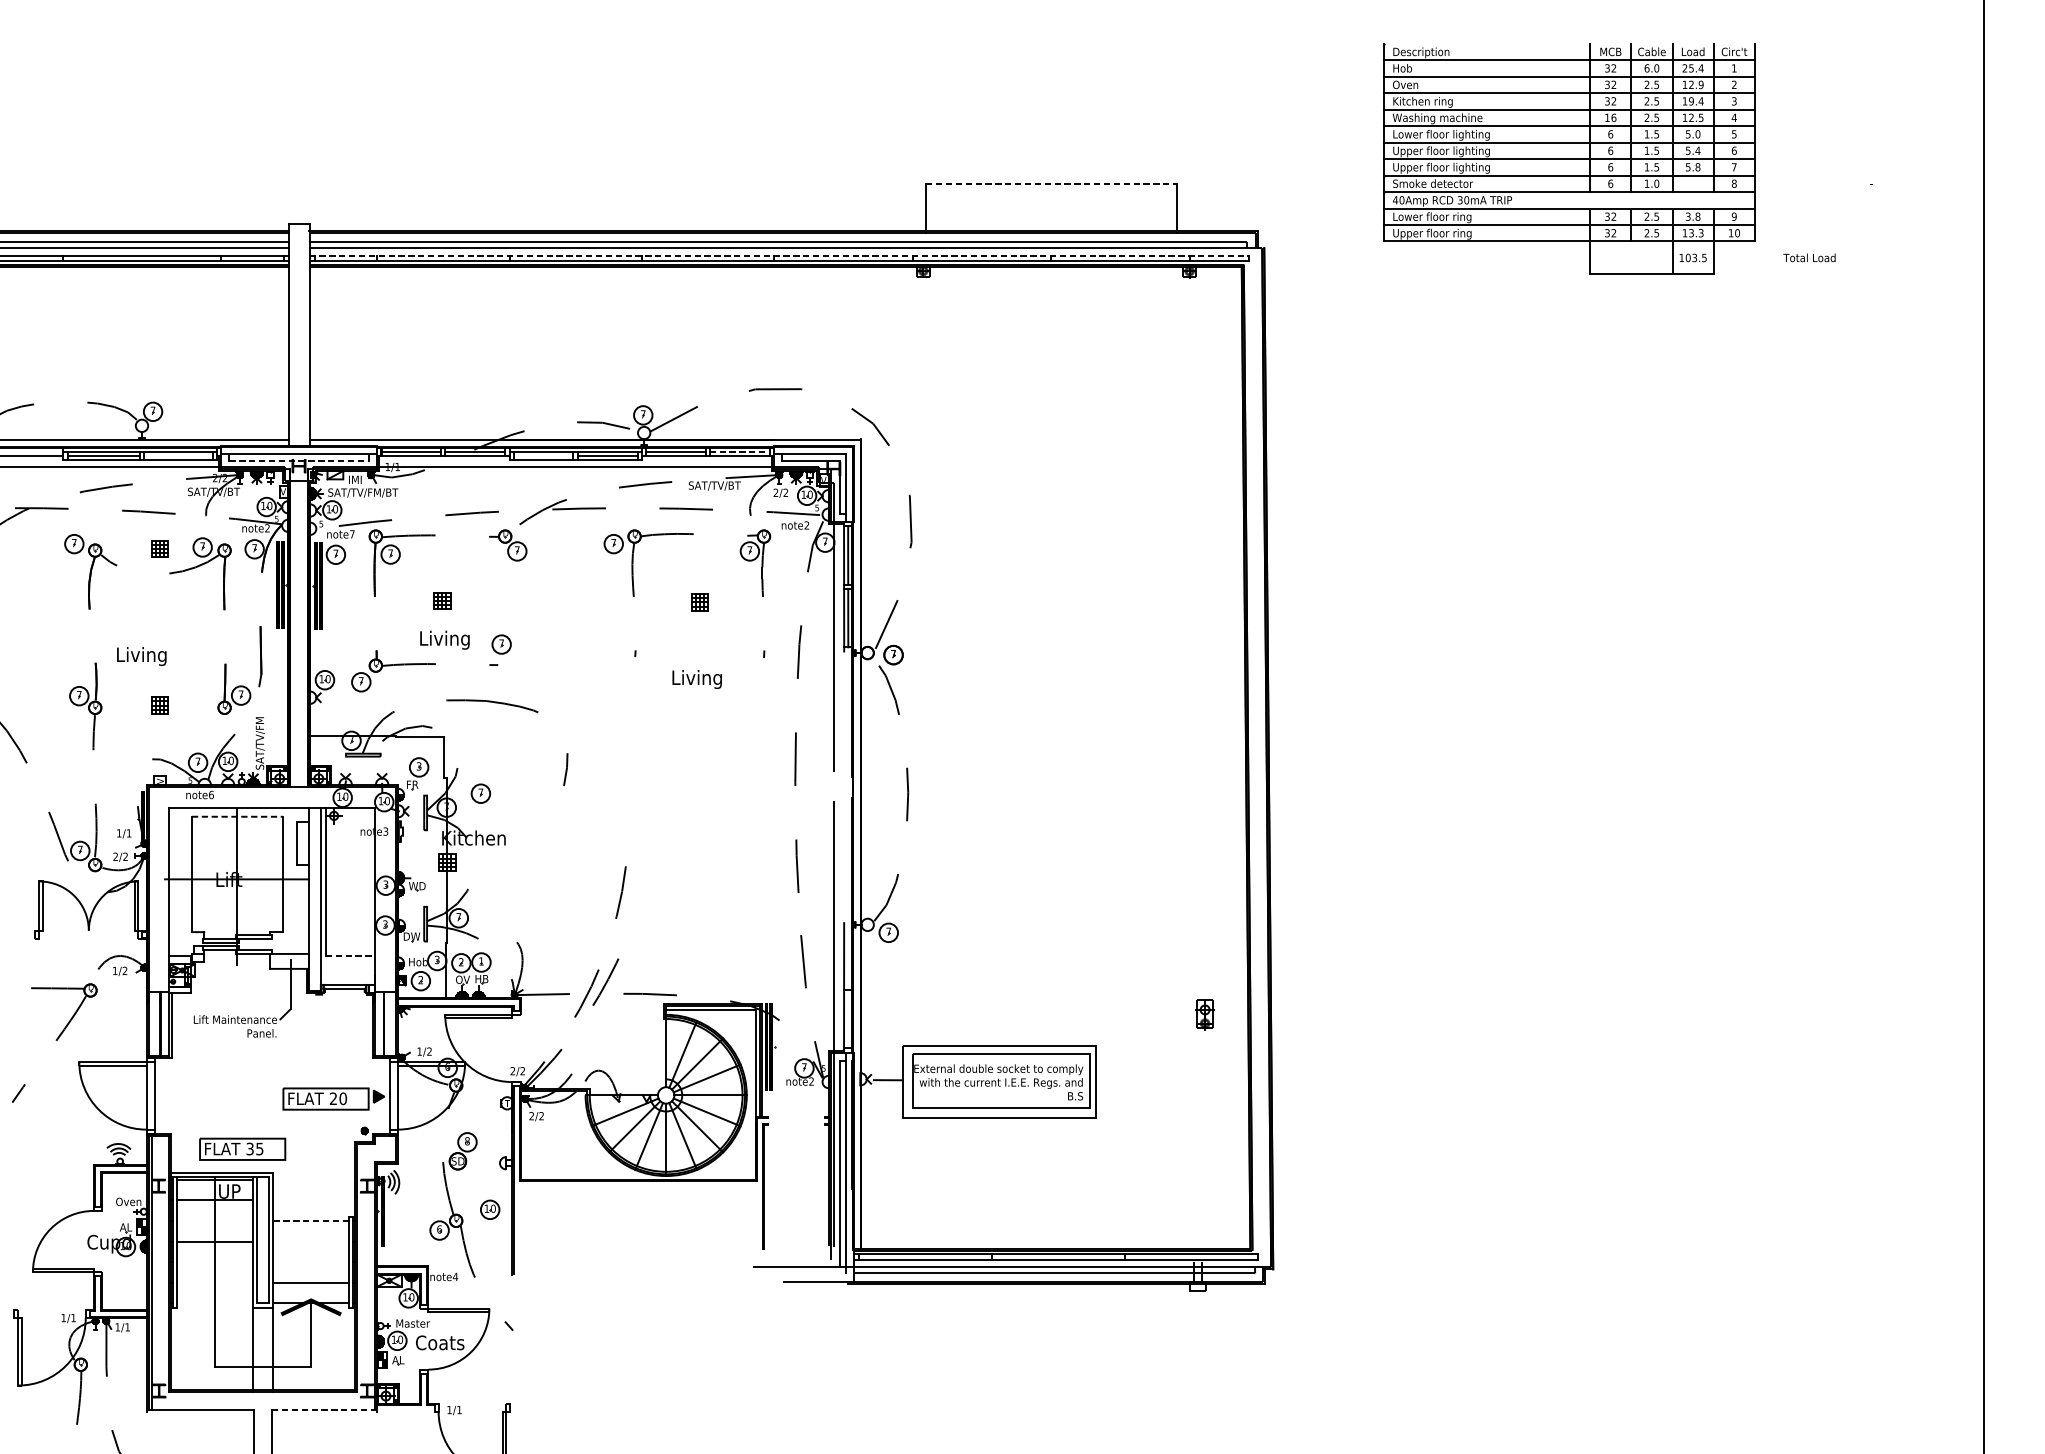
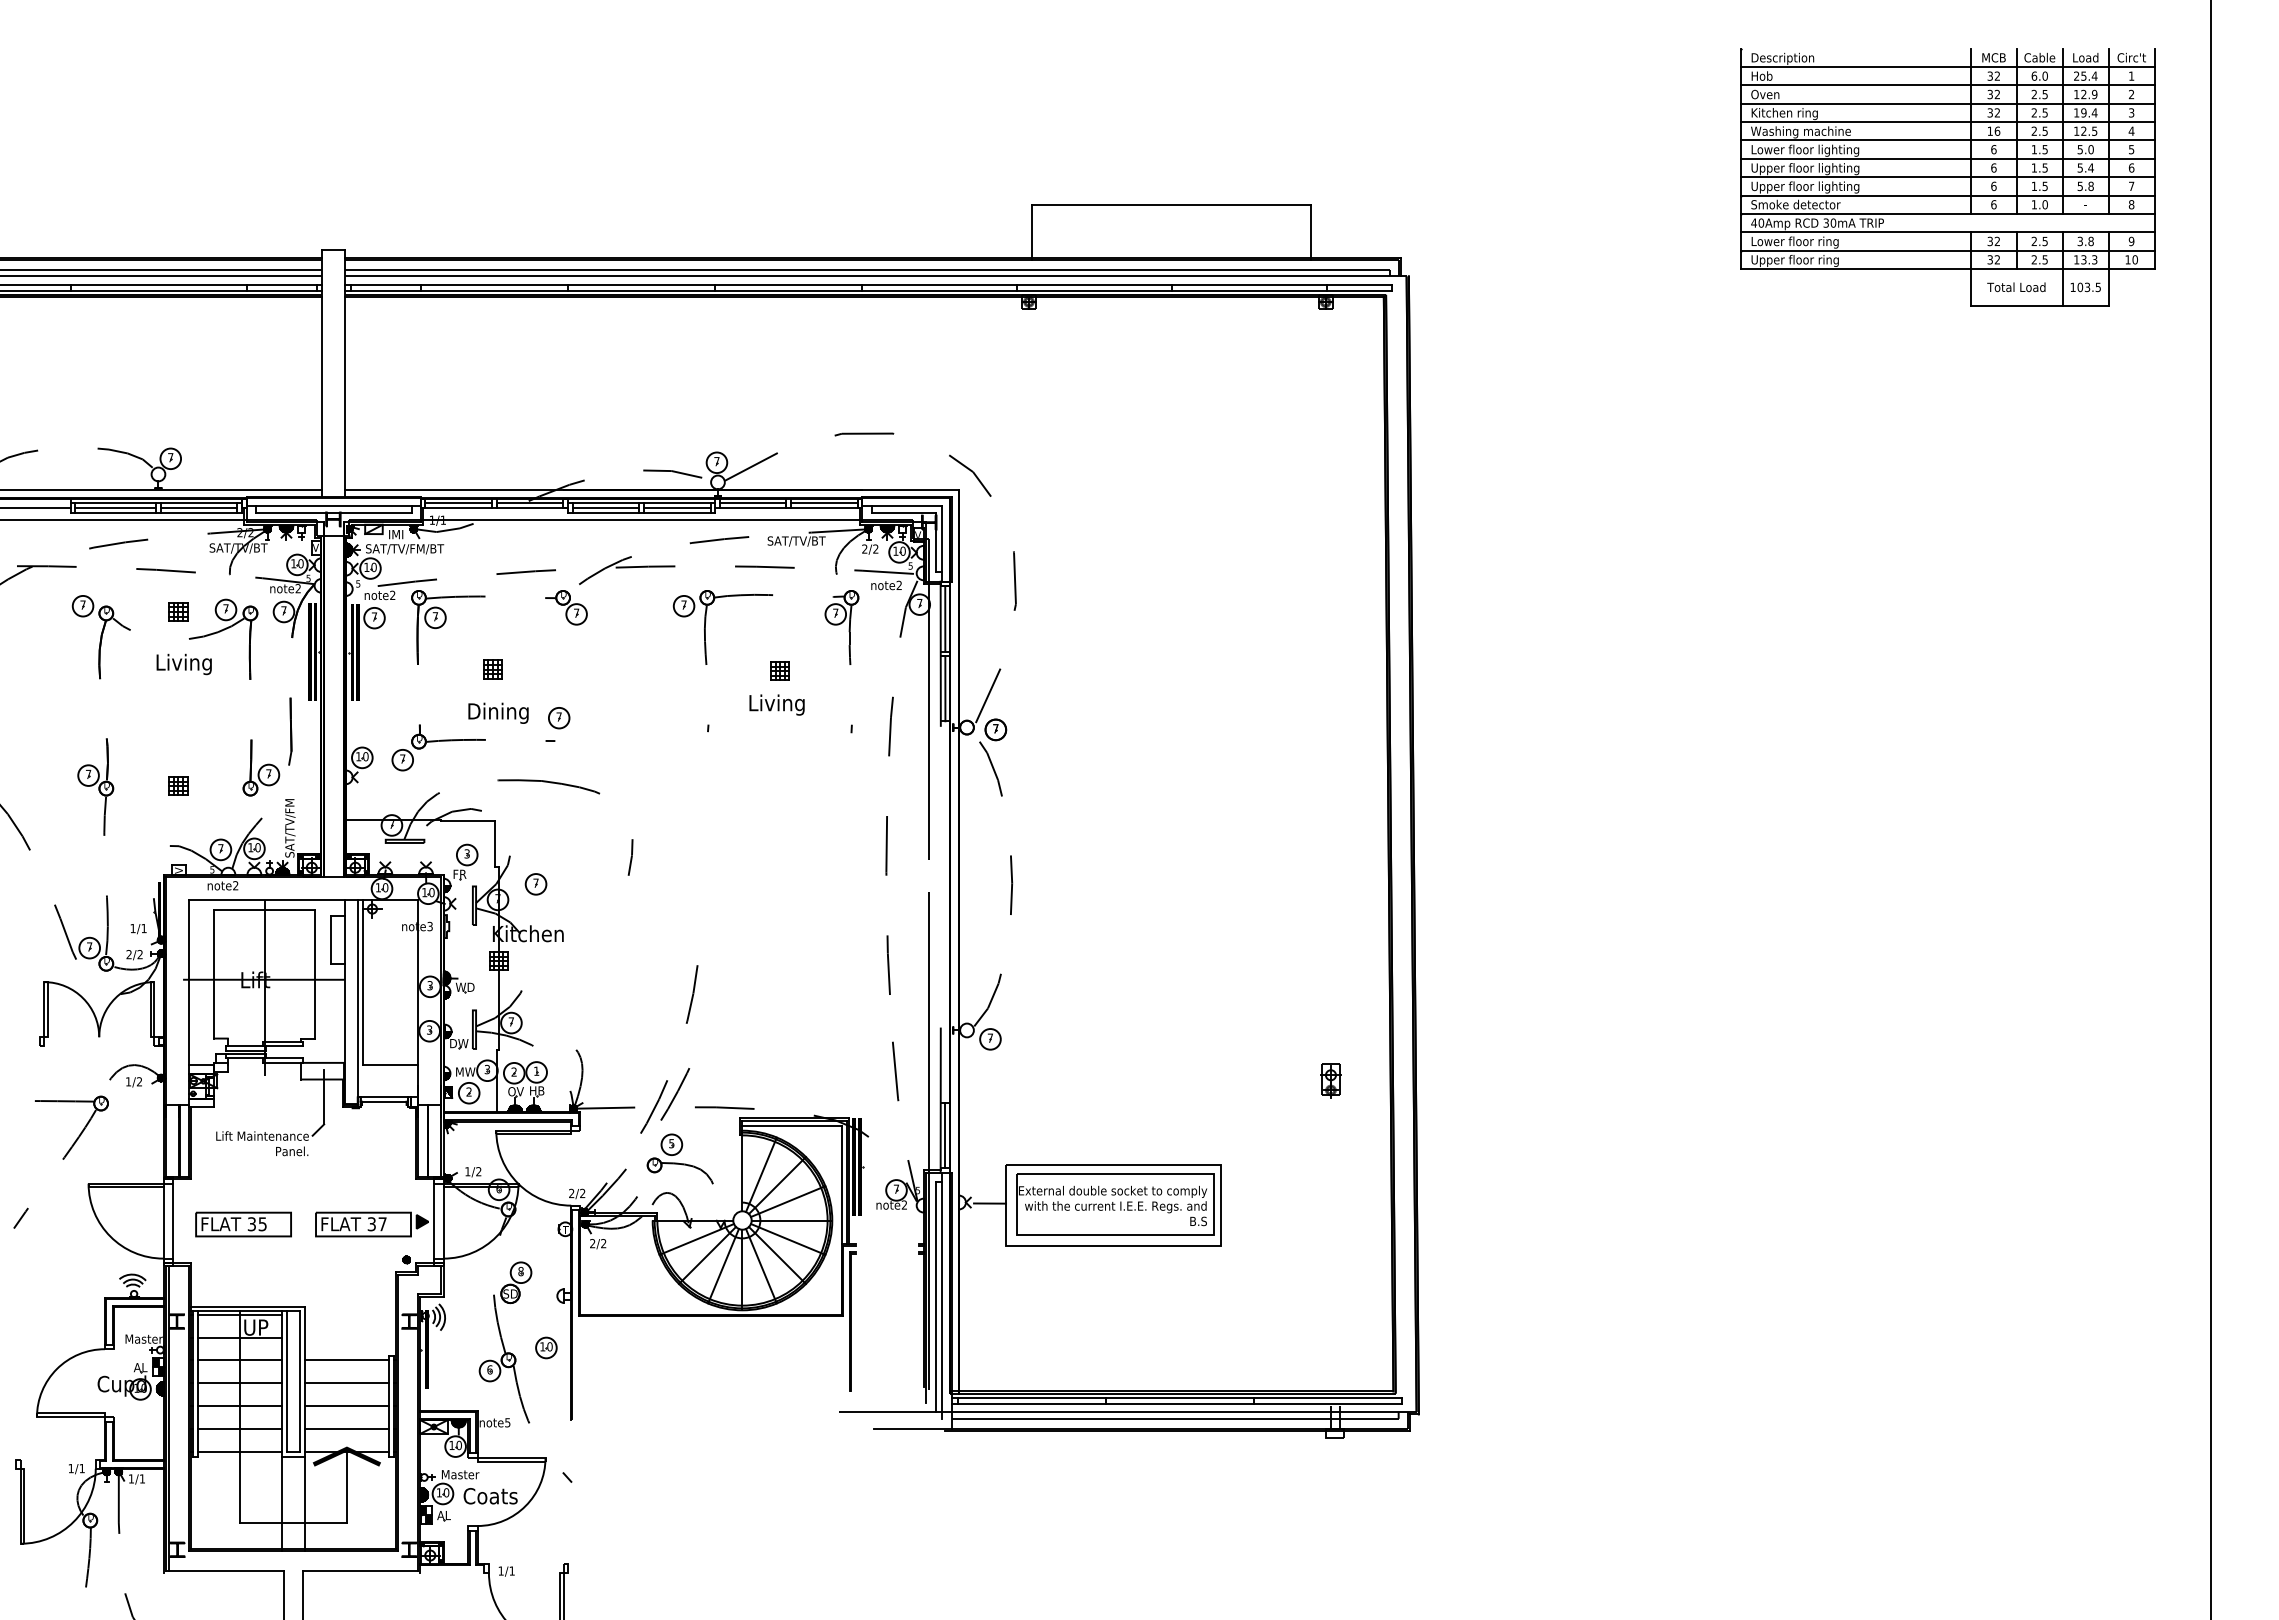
part: (1569, 159) -> (1947, 177), moved
line: (1051, 184) -> (1171, 205), dashed -> solid
line: (780, 255) -> (869, 284), dashed -> solid
line: (739, 451) -> (824, 503), dashed -> solid
line: (178, 456) -> (199, 508), added
line: (543, 456) -> (605, 508), added
line: (299, 460) -> (333, 513), dashed -> solid
text: (352, 533) -> (392, 594), note7 -> note2
text: (448, 639) -> (499, 712), Living -> Dining
text: (141, 656) -> (183, 664), moved
text: (696, 678) -> (776, 704), moved
text: (211, 794) -> (235, 885), note6 -> note2
line: (237, 817) -> (264, 910), dashed -> solid
line: (350, 956) -> (390, 1065), dashed -> solid
text: (418, 961) -> (466, 1071), Hob -> MW
part: (1204, 1014) -> (1330, 1080), moved
line: (848, 1019) -> (945, 1135), added
part: (609, 1039) -> (679, 1158), added
text: (337, 1099) -> (376, 1224), 20 -> 37
part: (242, 1149) -> (243, 1224), moved
text: (128, 1201) -> (143, 1338), Oven -> Master
line: (214, 1221) -> (239, 1360), added
line: (311, 1221) -> (347, 1360), dashed -> solid
line: (310, 1241) -> (346, 1383), added
line: (214, 1262) -> (239, 1406), added
line: (310, 1262) -> (346, 1406), added
text: (455, 1276) -> (507, 1422), note4 -> note5
line: (214, 1283) -> (239, 1429), added
line: (214, 1303) -> (239, 1452), added
line: (324, 1409) -> (361, 1570), dashed -> solid

